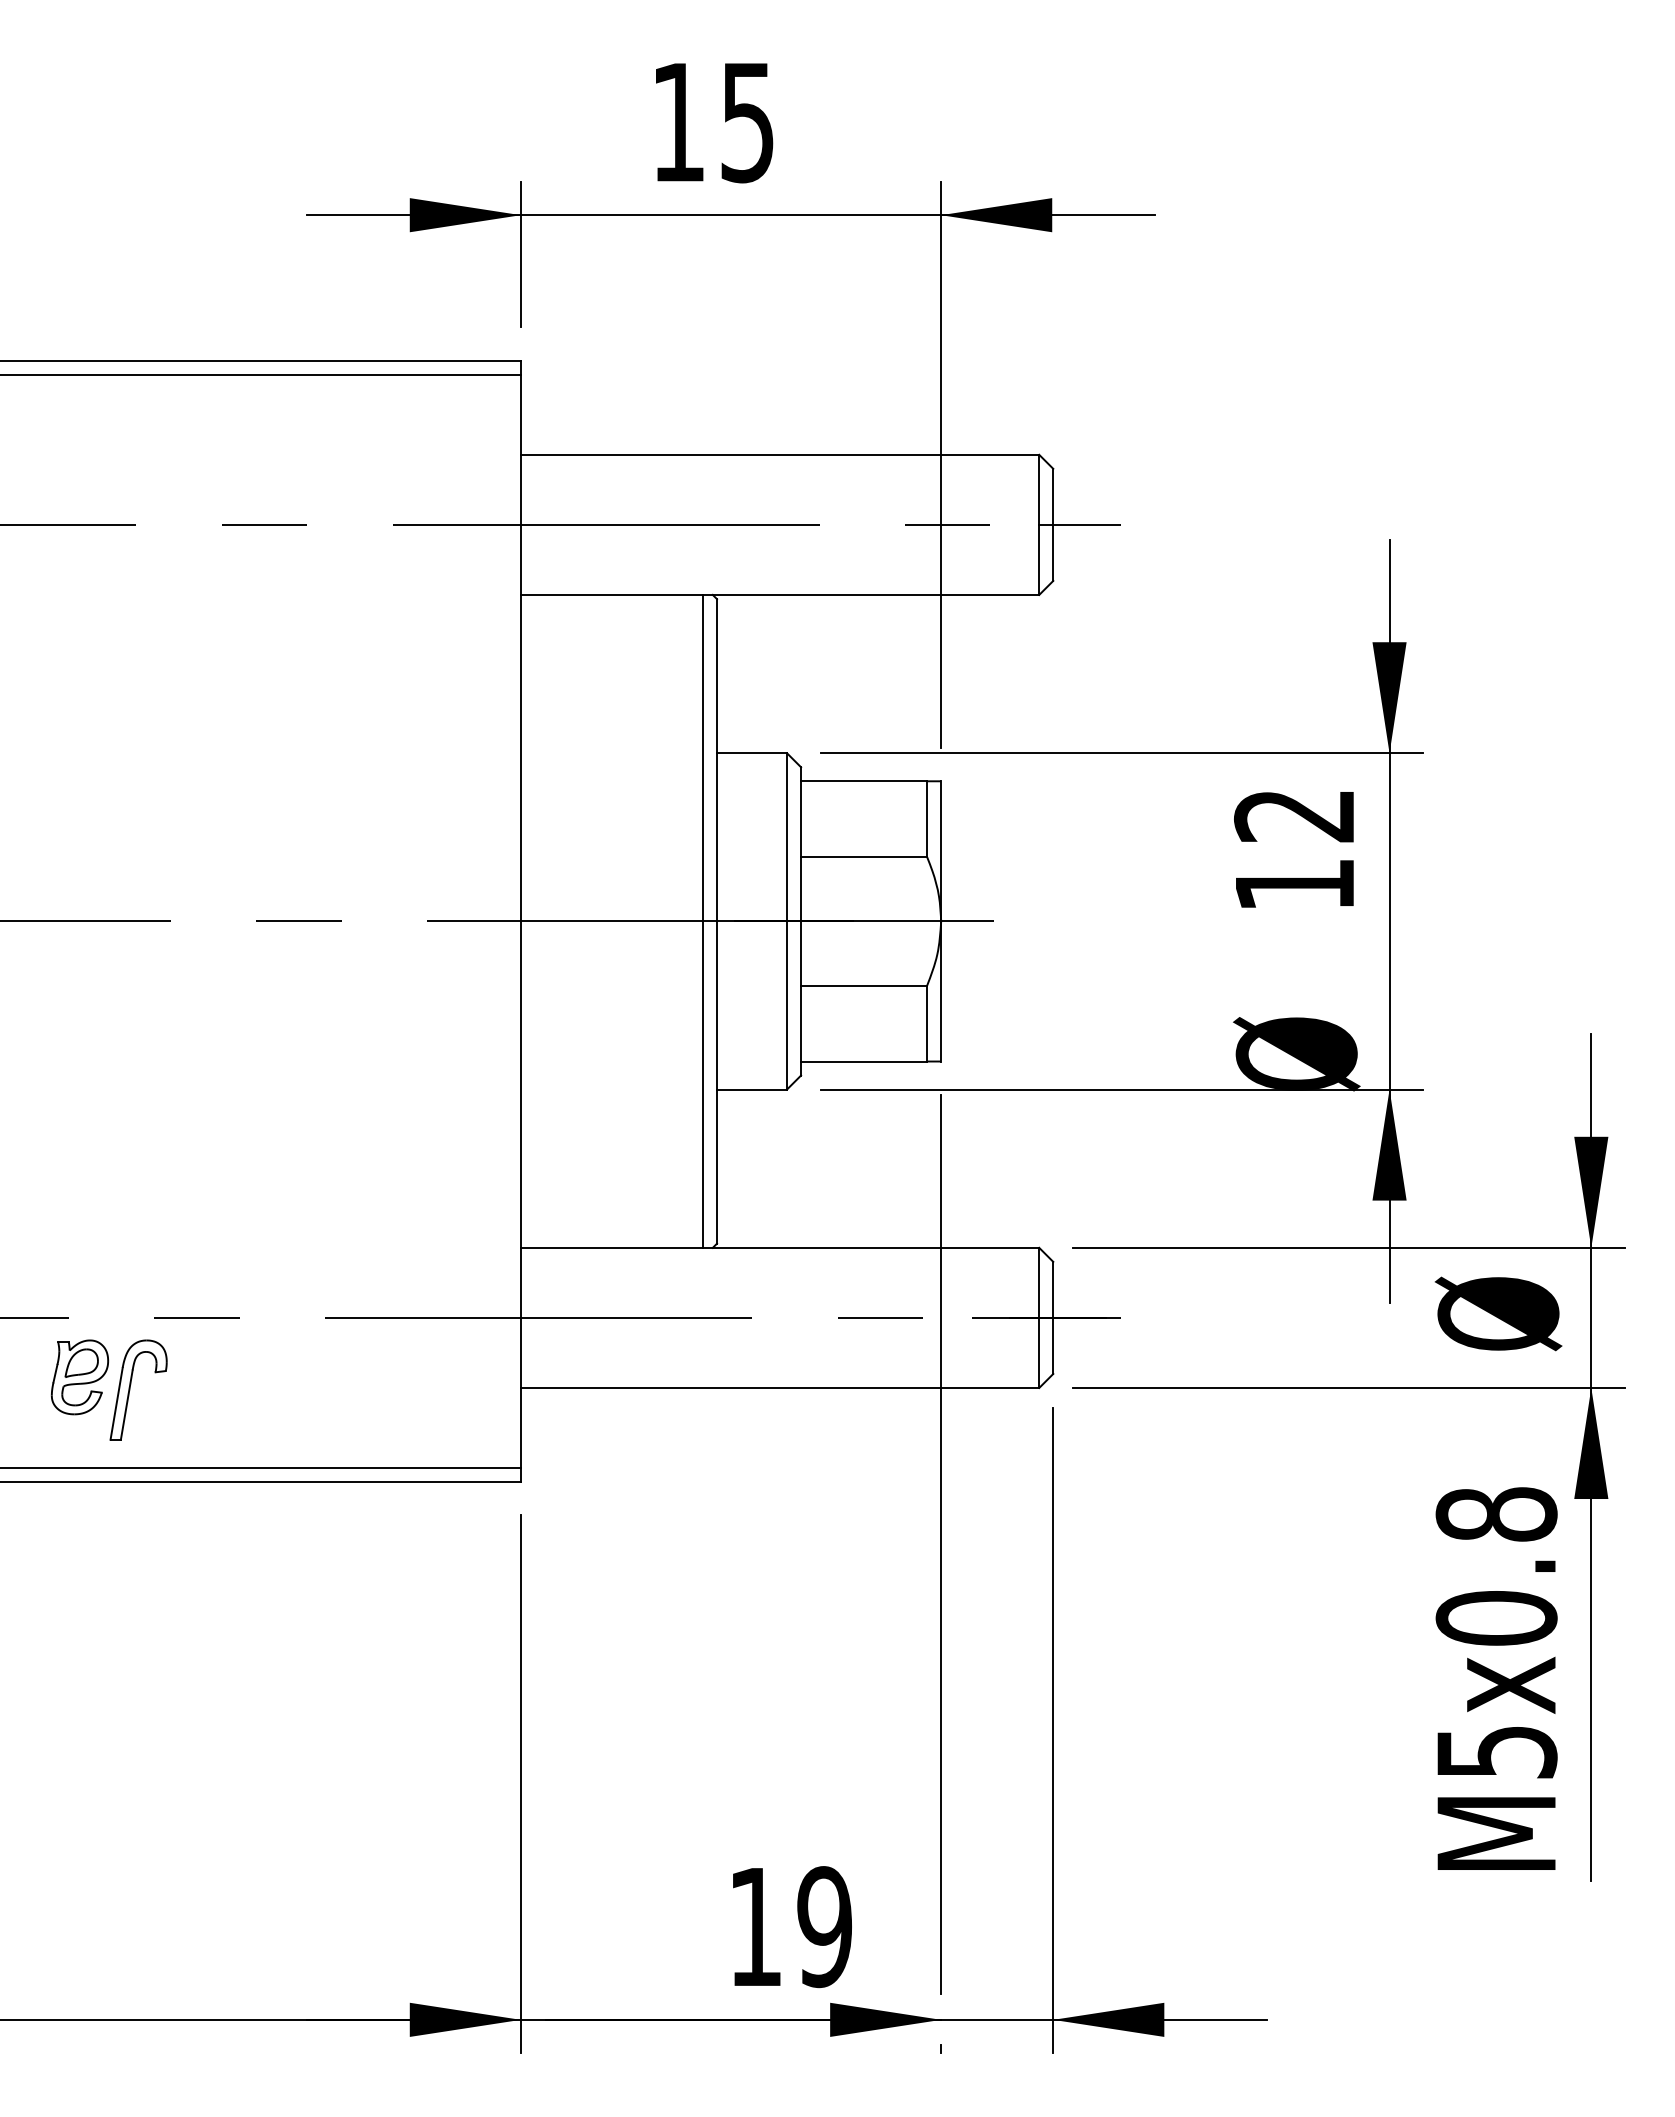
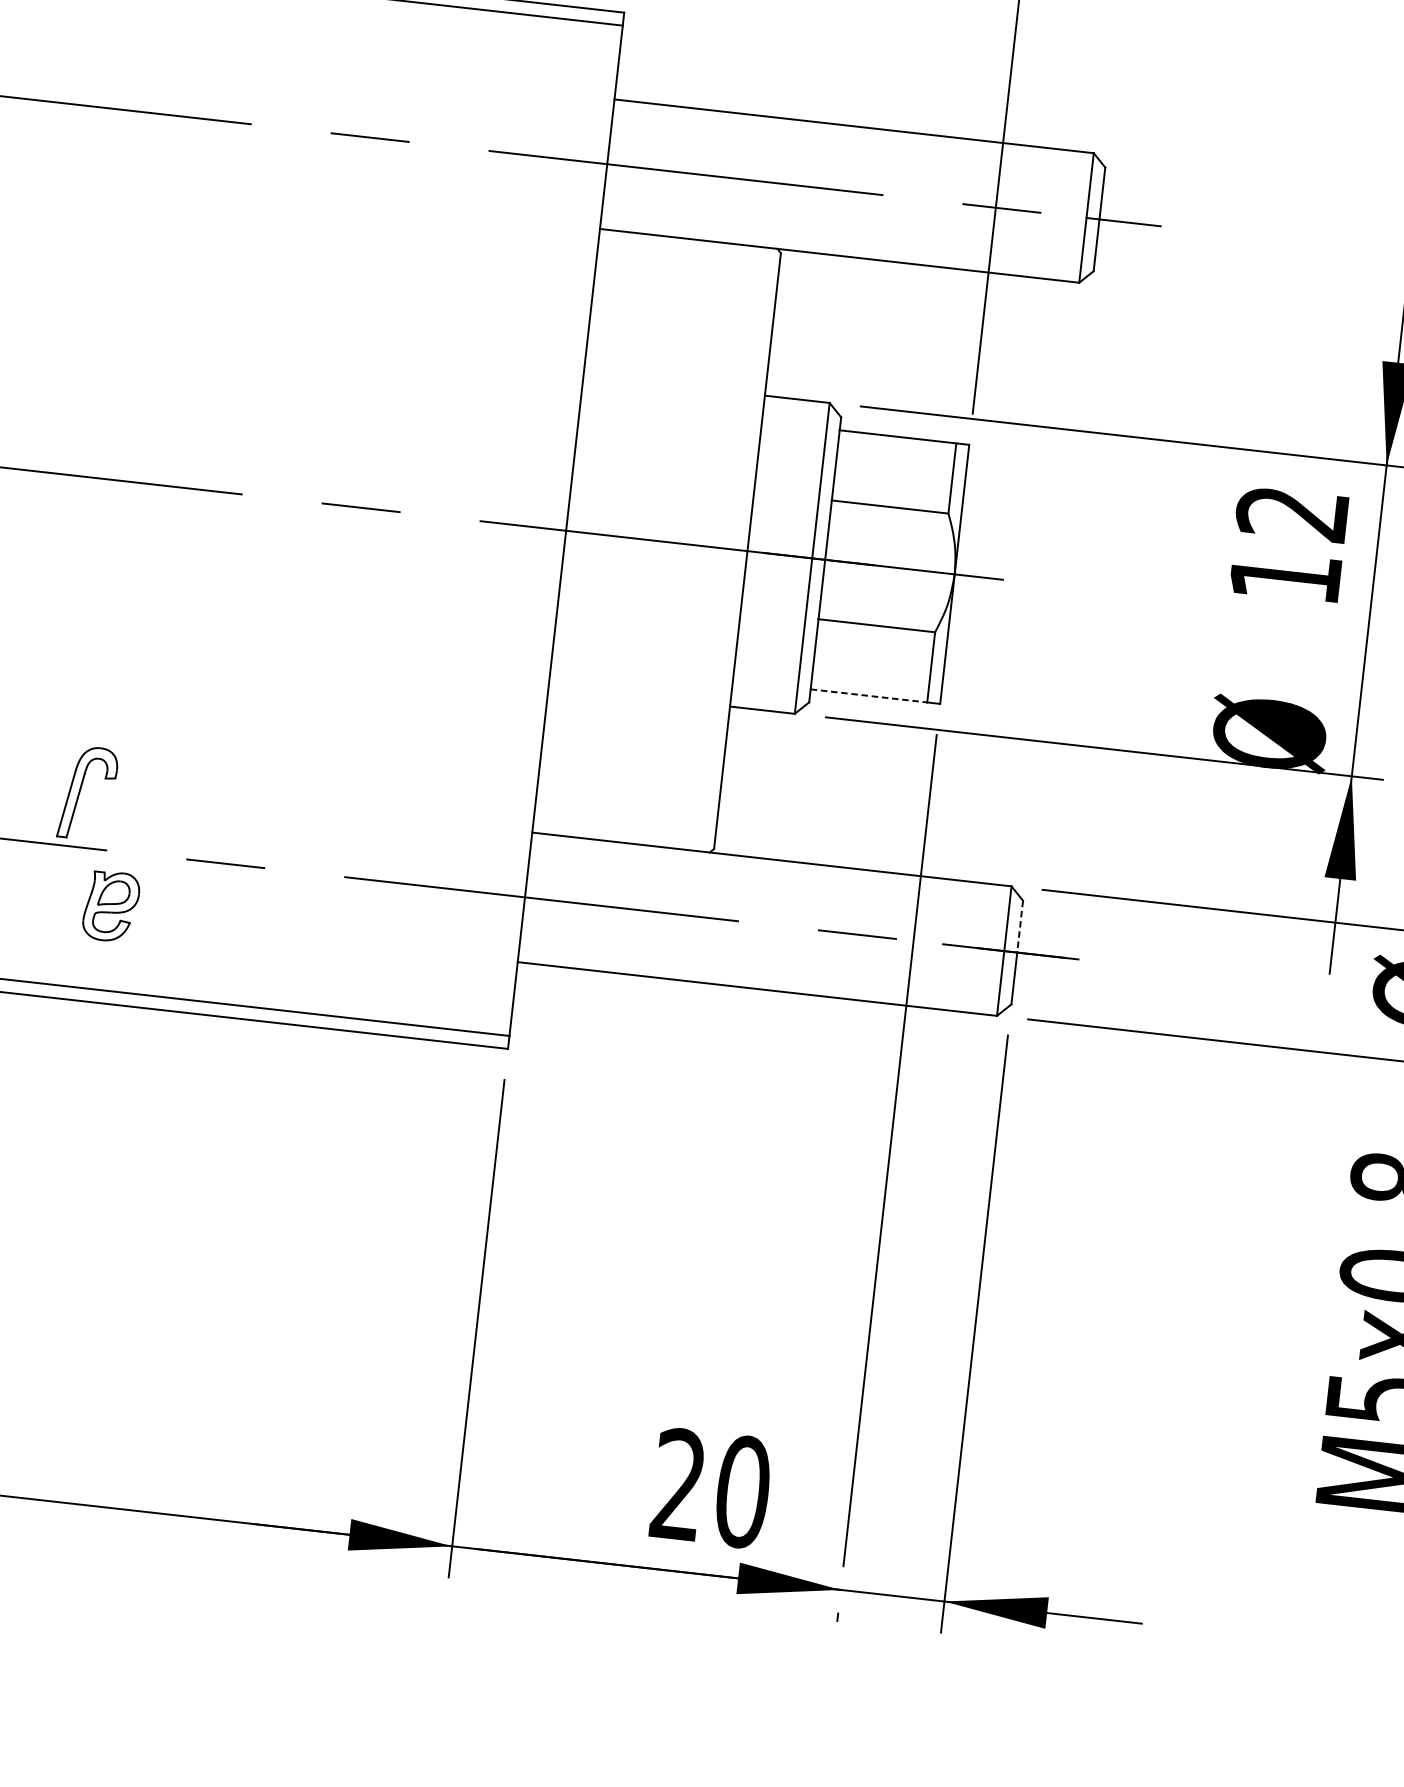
line: (703, 920) -> (735, 548), removed
line: (864, 1061) -> (869, 695), solid -> dashed
line: (1053, 1290) -> (1020, 927), solid -> dashed
part: (130, 1389) -> (80, 791), moved
text: (790, 1927) -> (711, 1488), 19 -> 20

